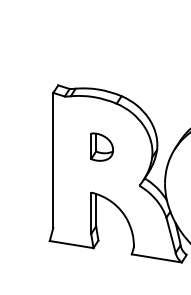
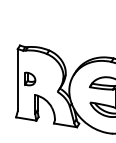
part: (102, 145) -> (30, 78), moved

